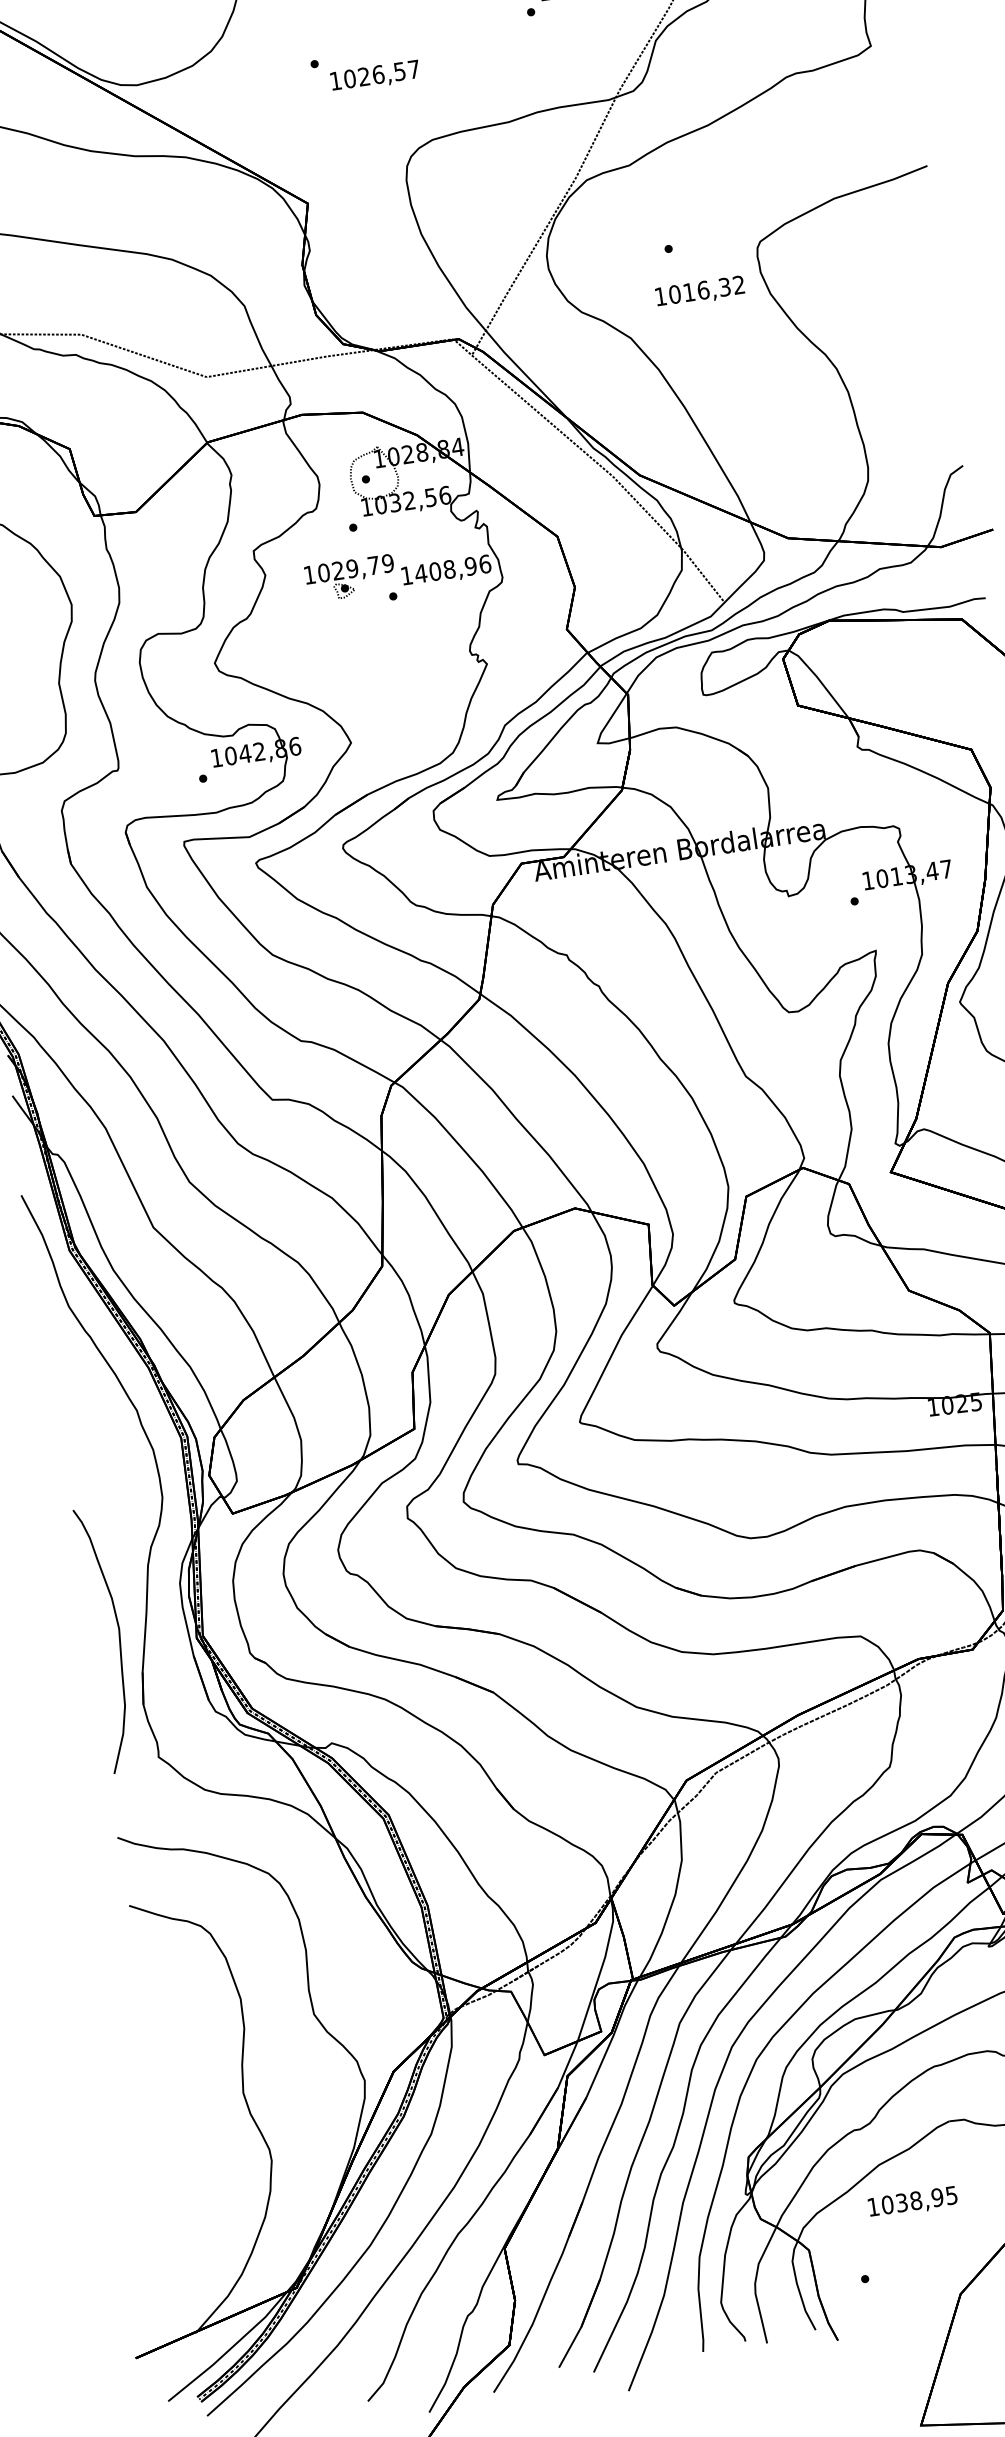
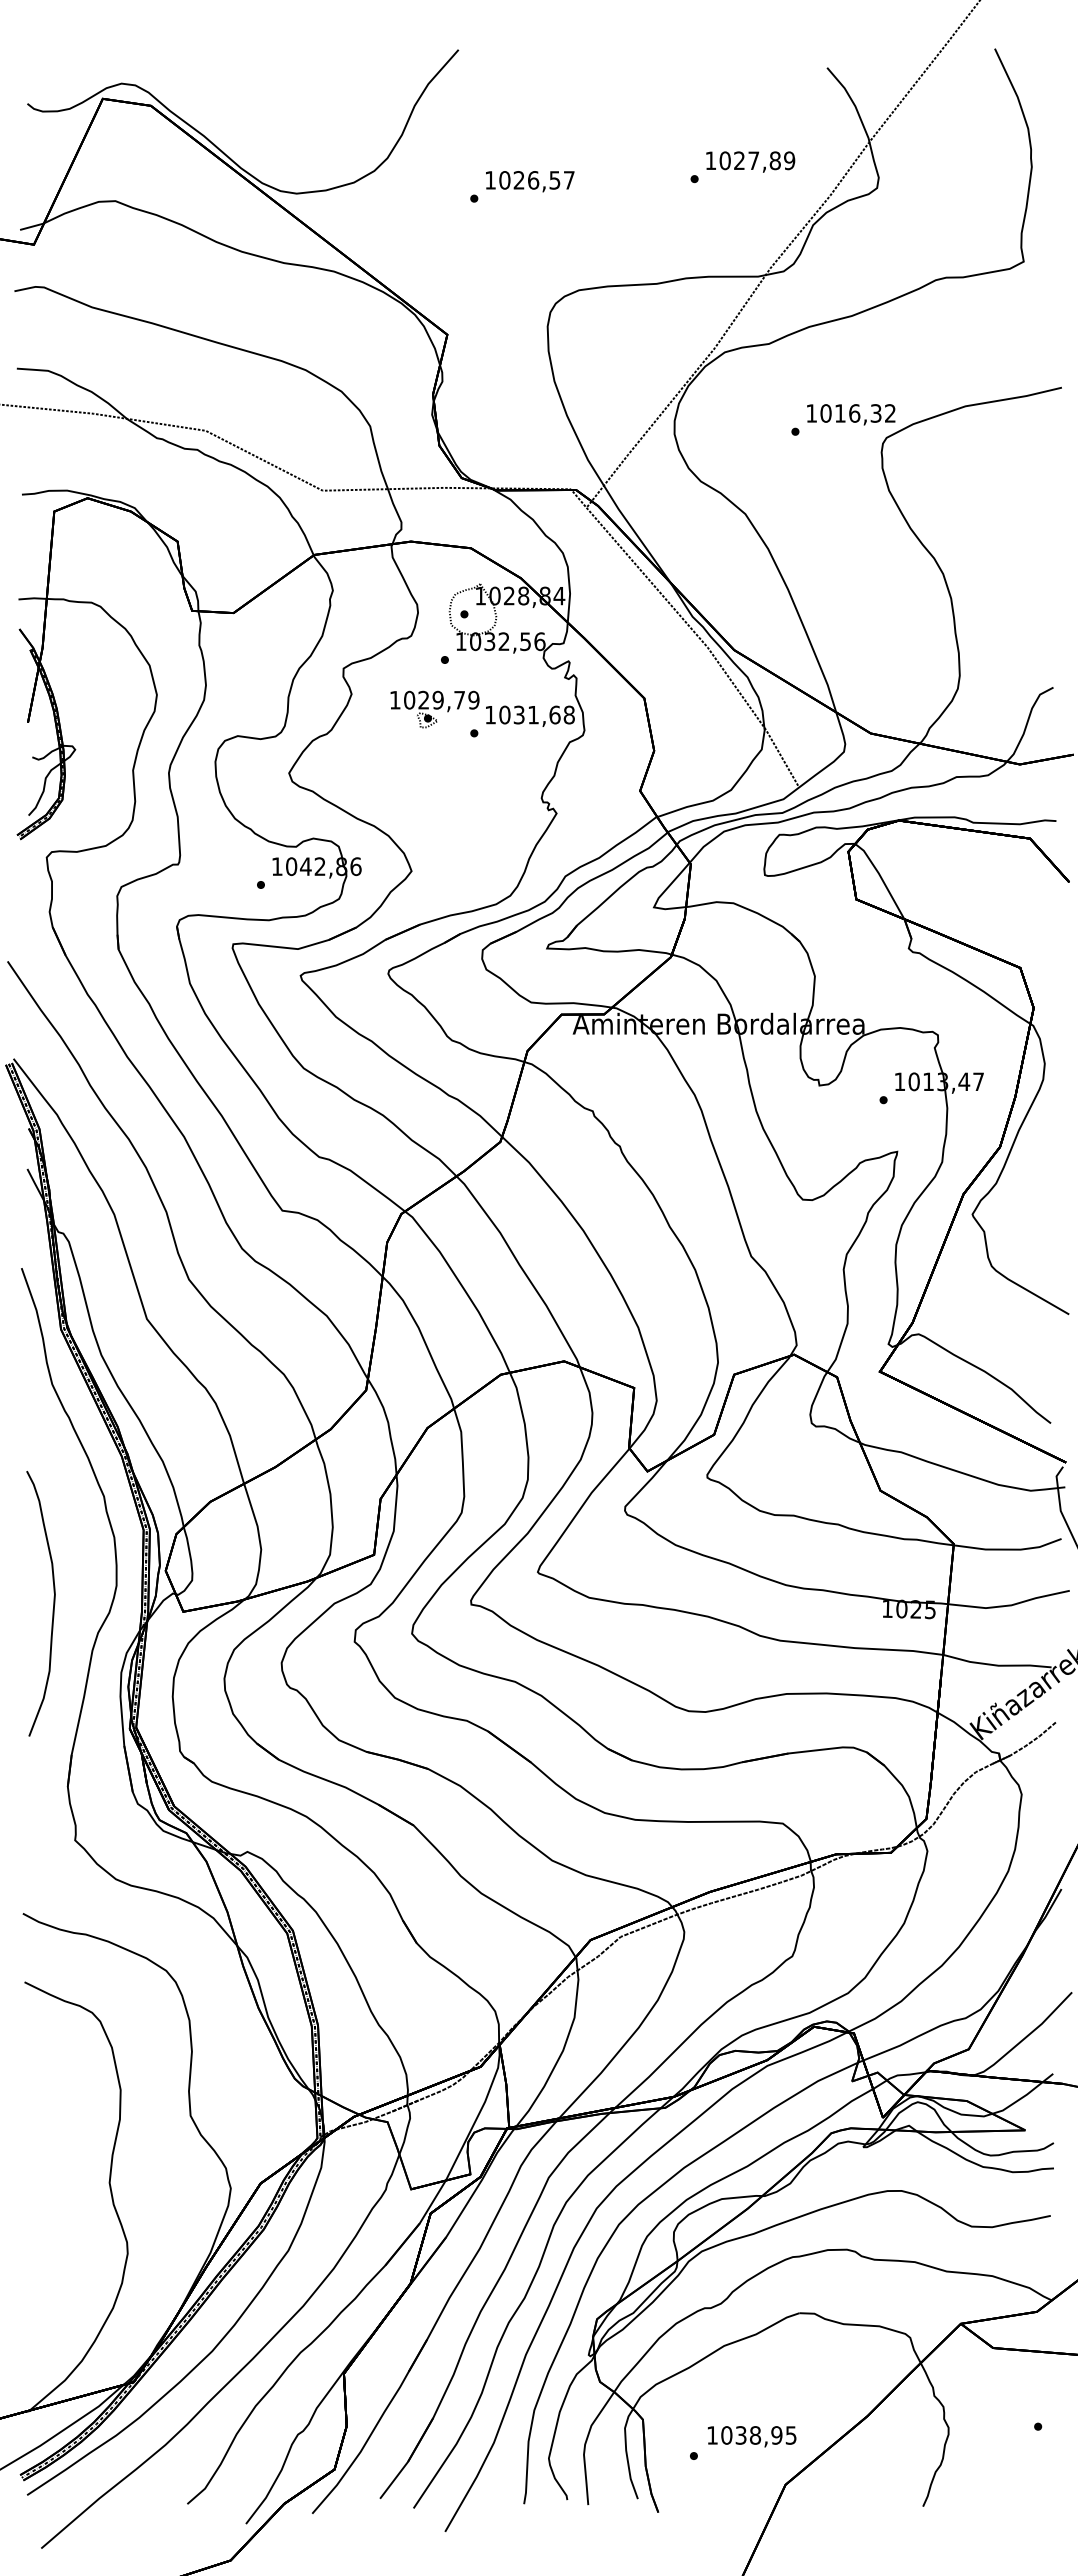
text: (375, 76) -> (530, 181), moved
text: (700, 291) -> (851, 414), moved
text: (453, 568) -> (537, 714), 1408,96 -> 1031,68
curve: (119, 1637) -> (53, 1603), moved
text: (913, 2202) -> (752, 2436), moved

